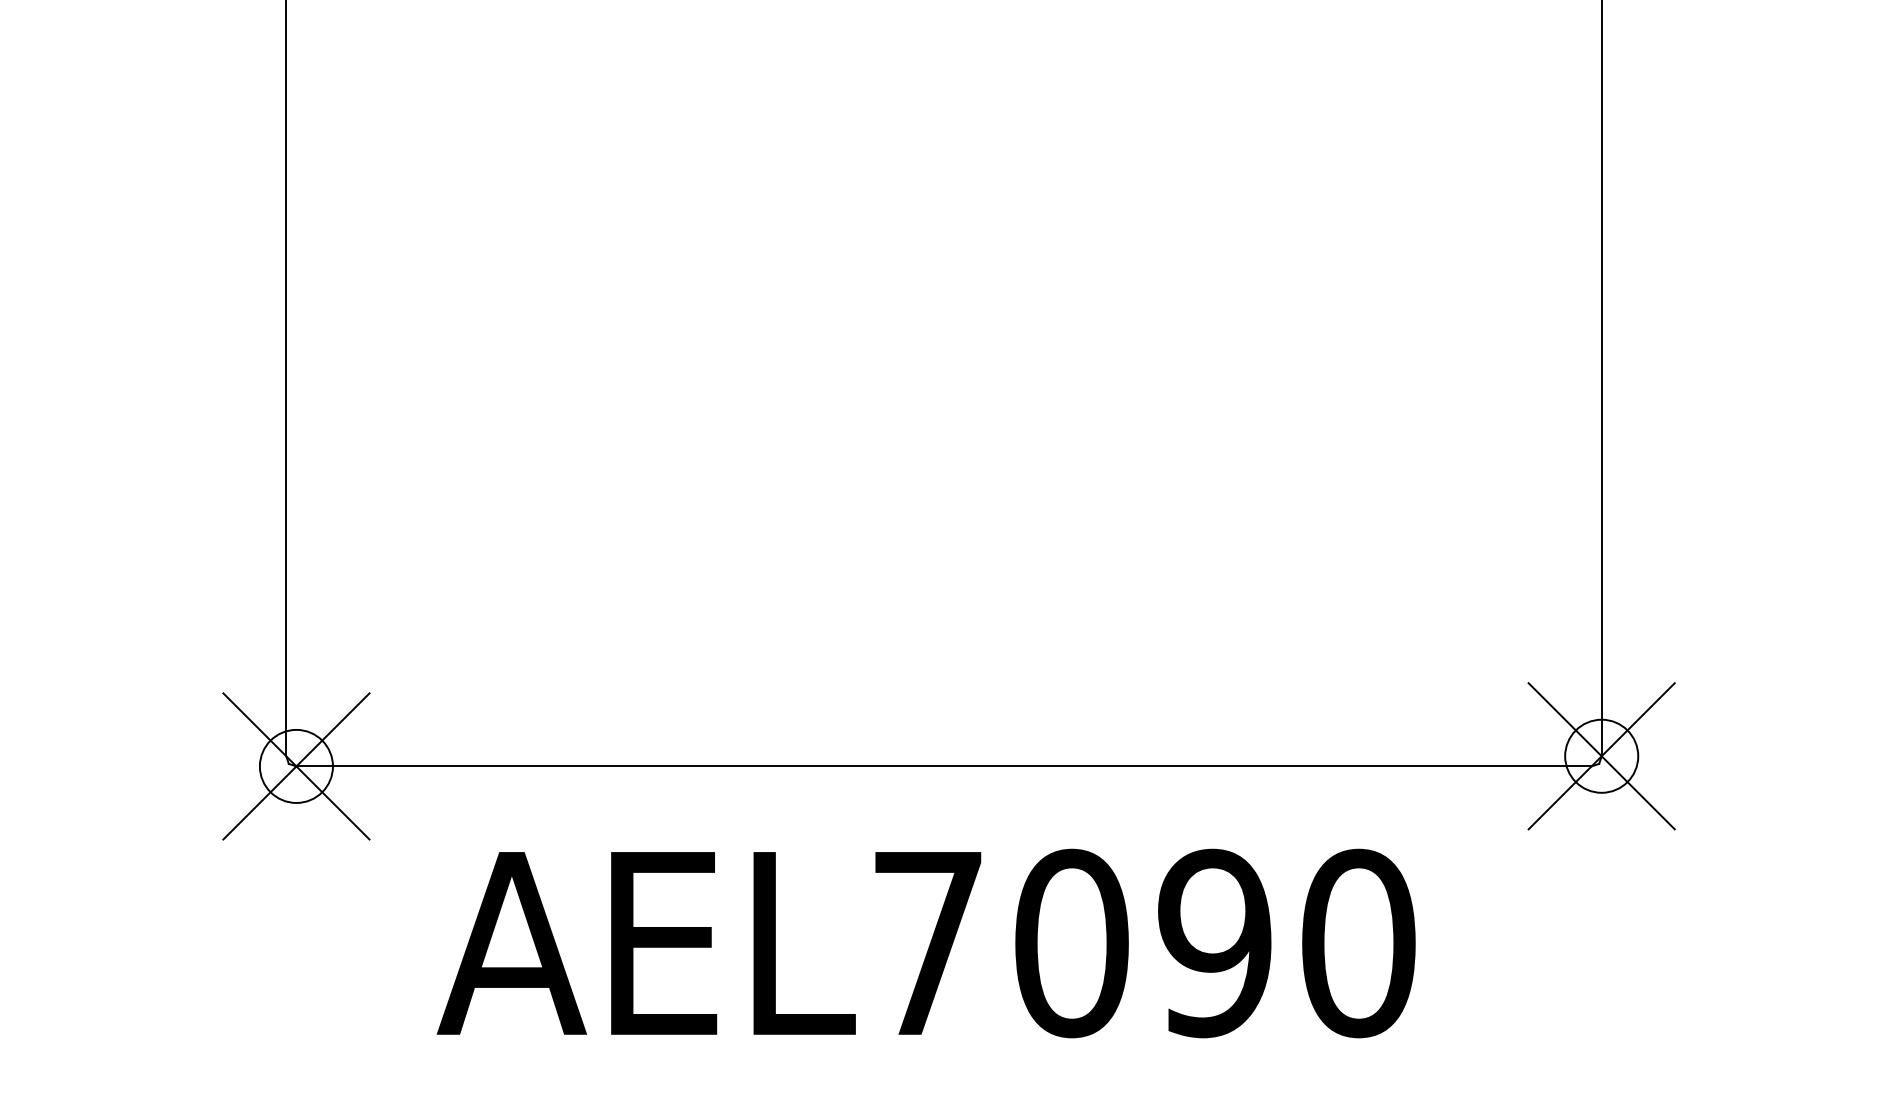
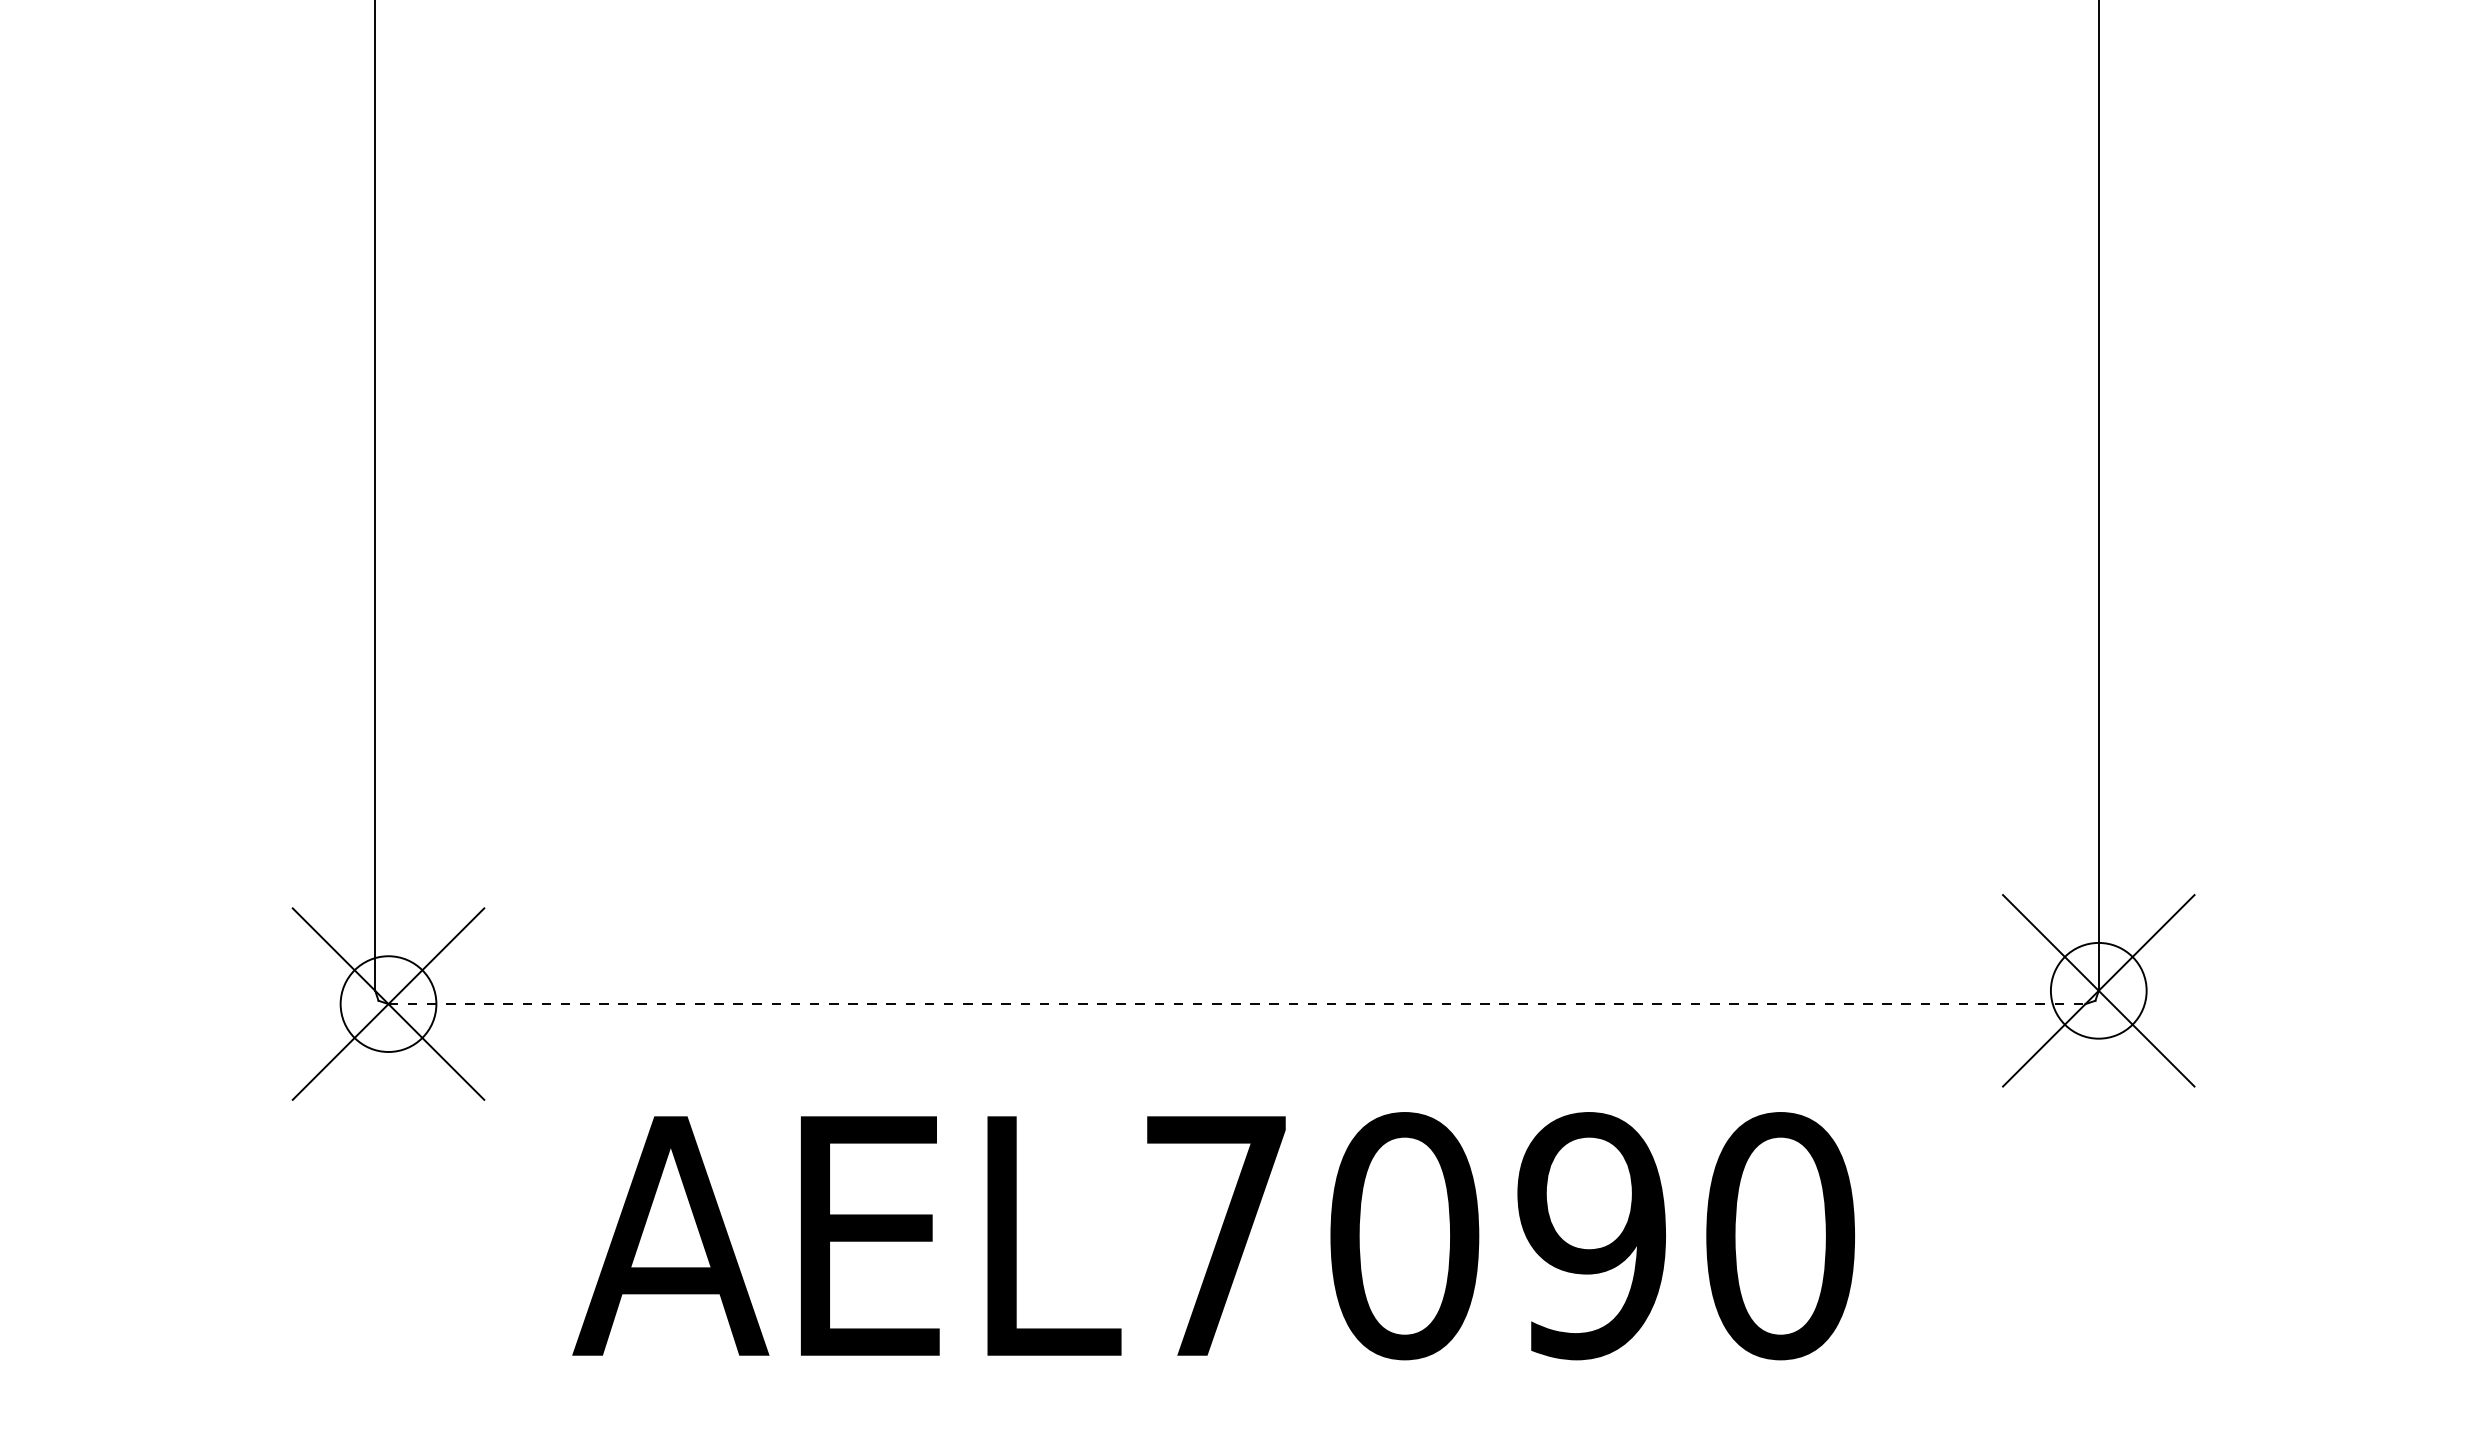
line: (944, 766) -> (1237, 1004), solid -> dashed

